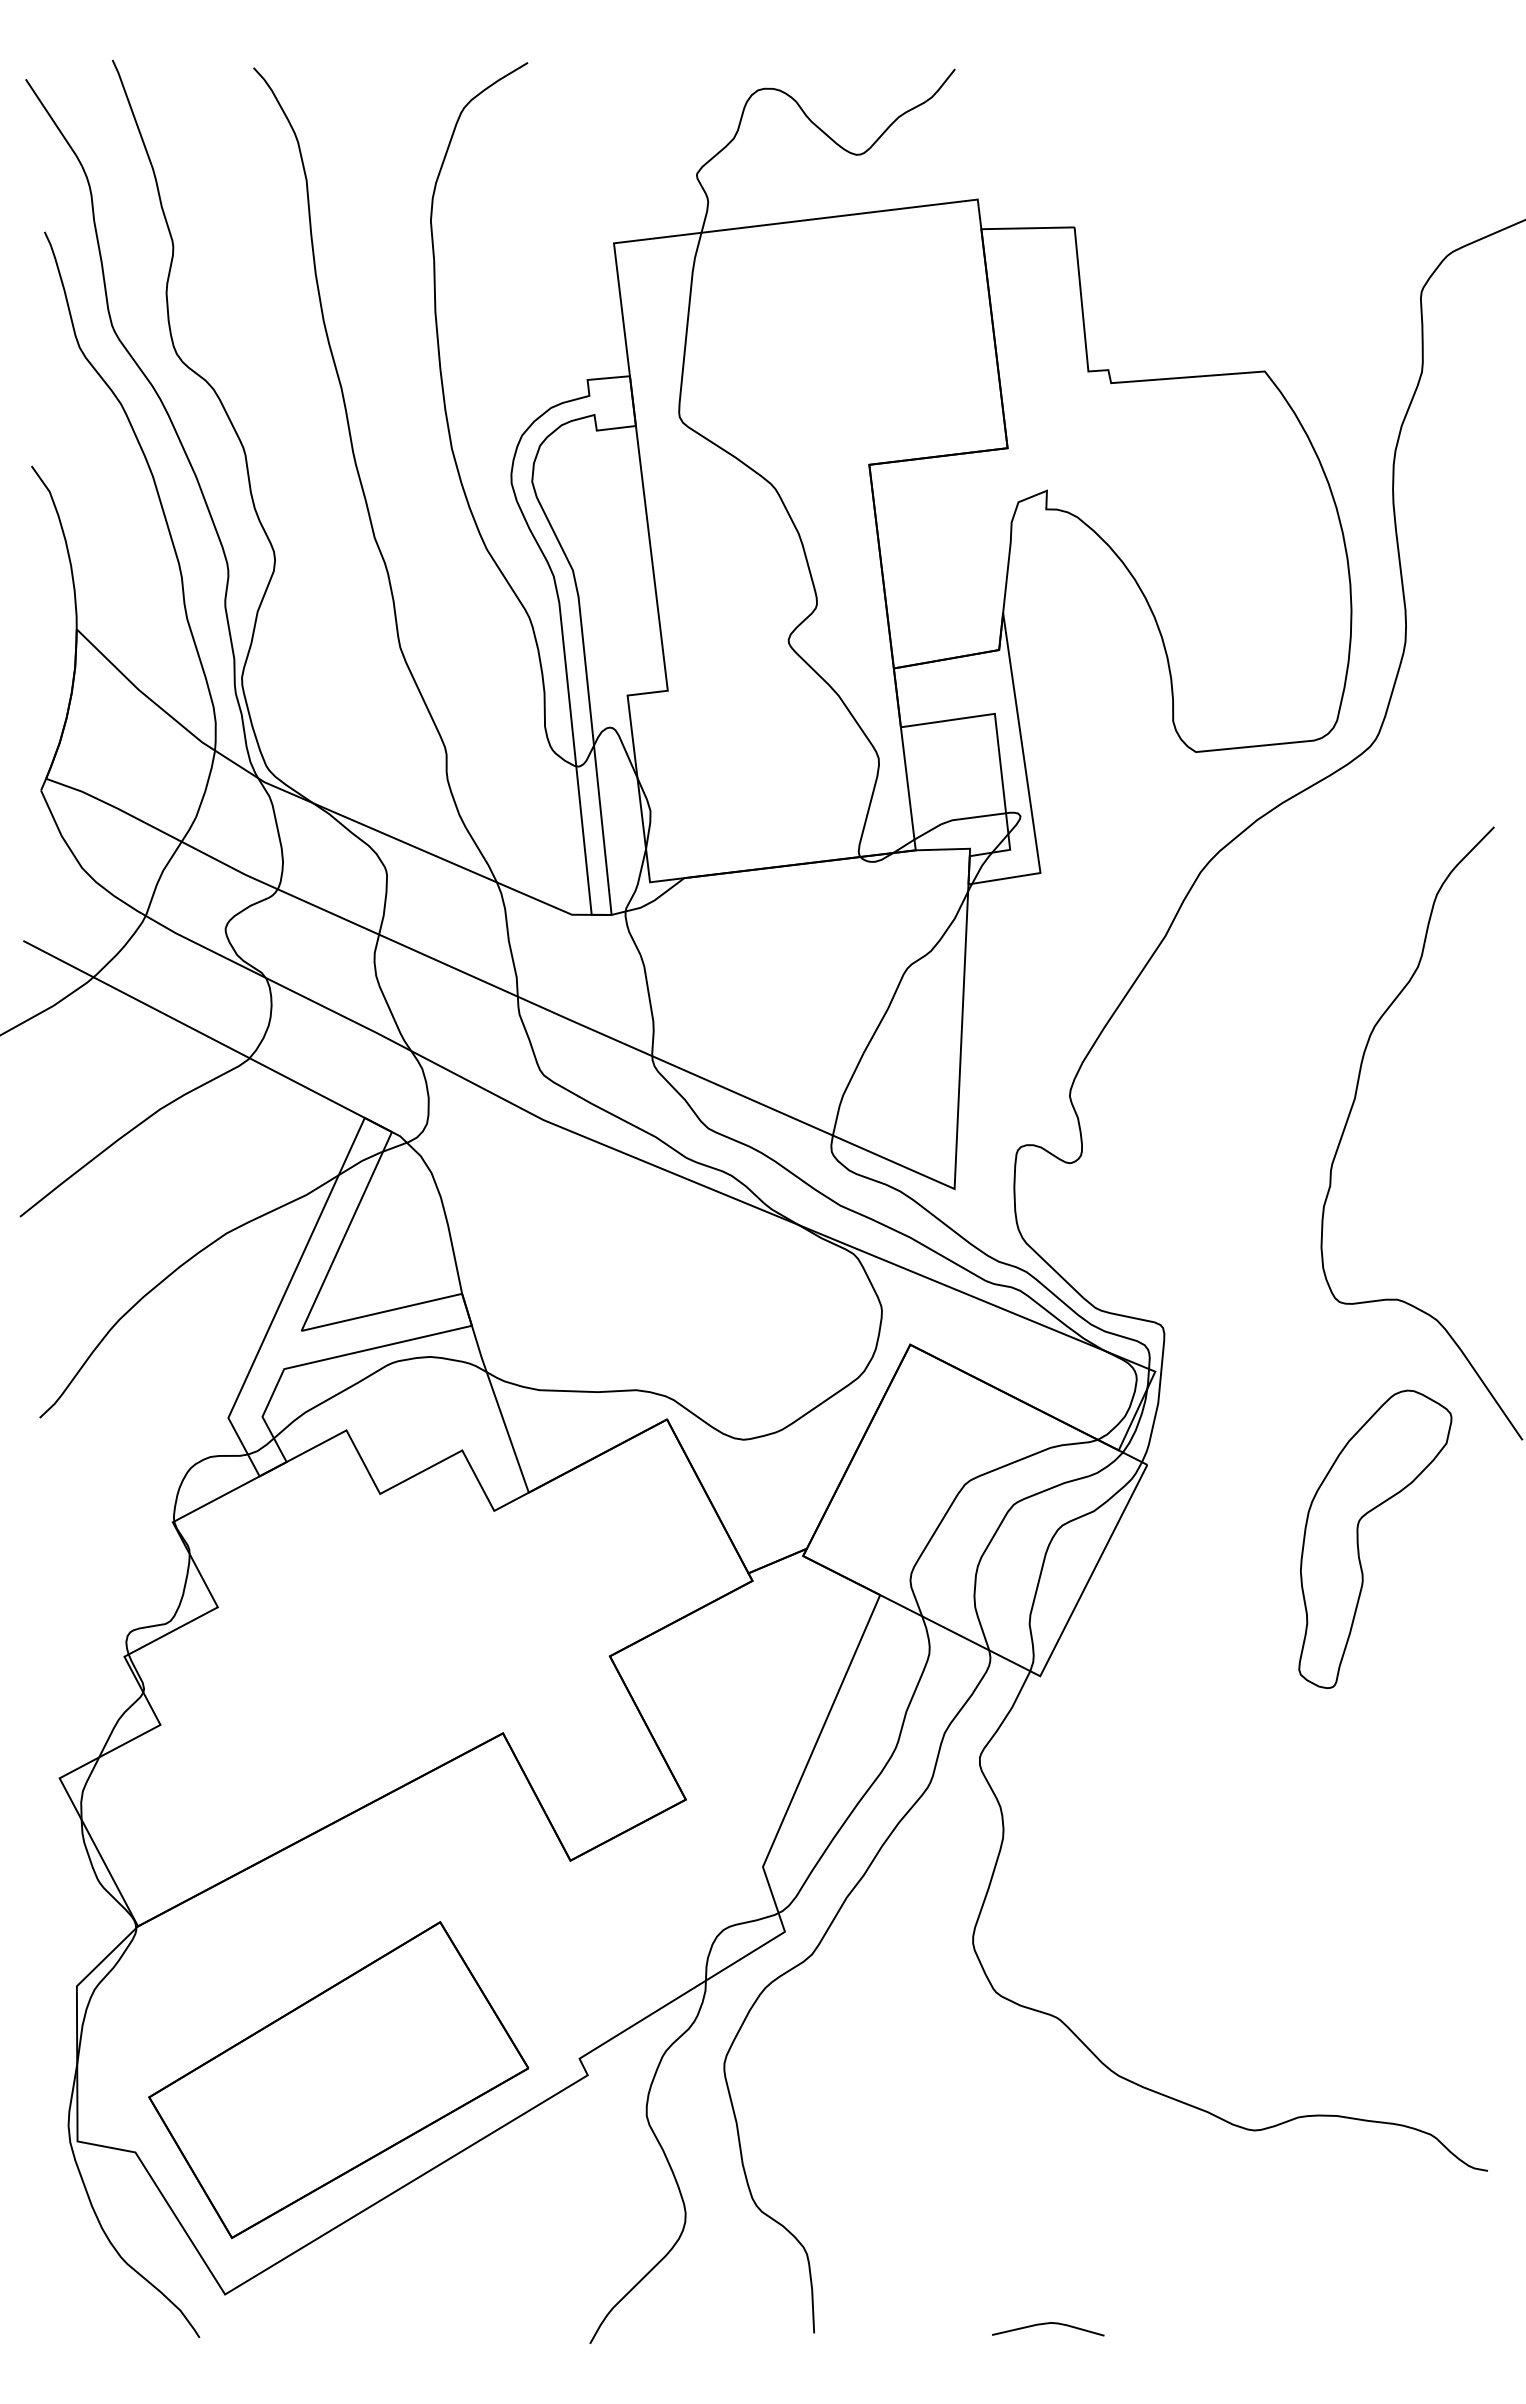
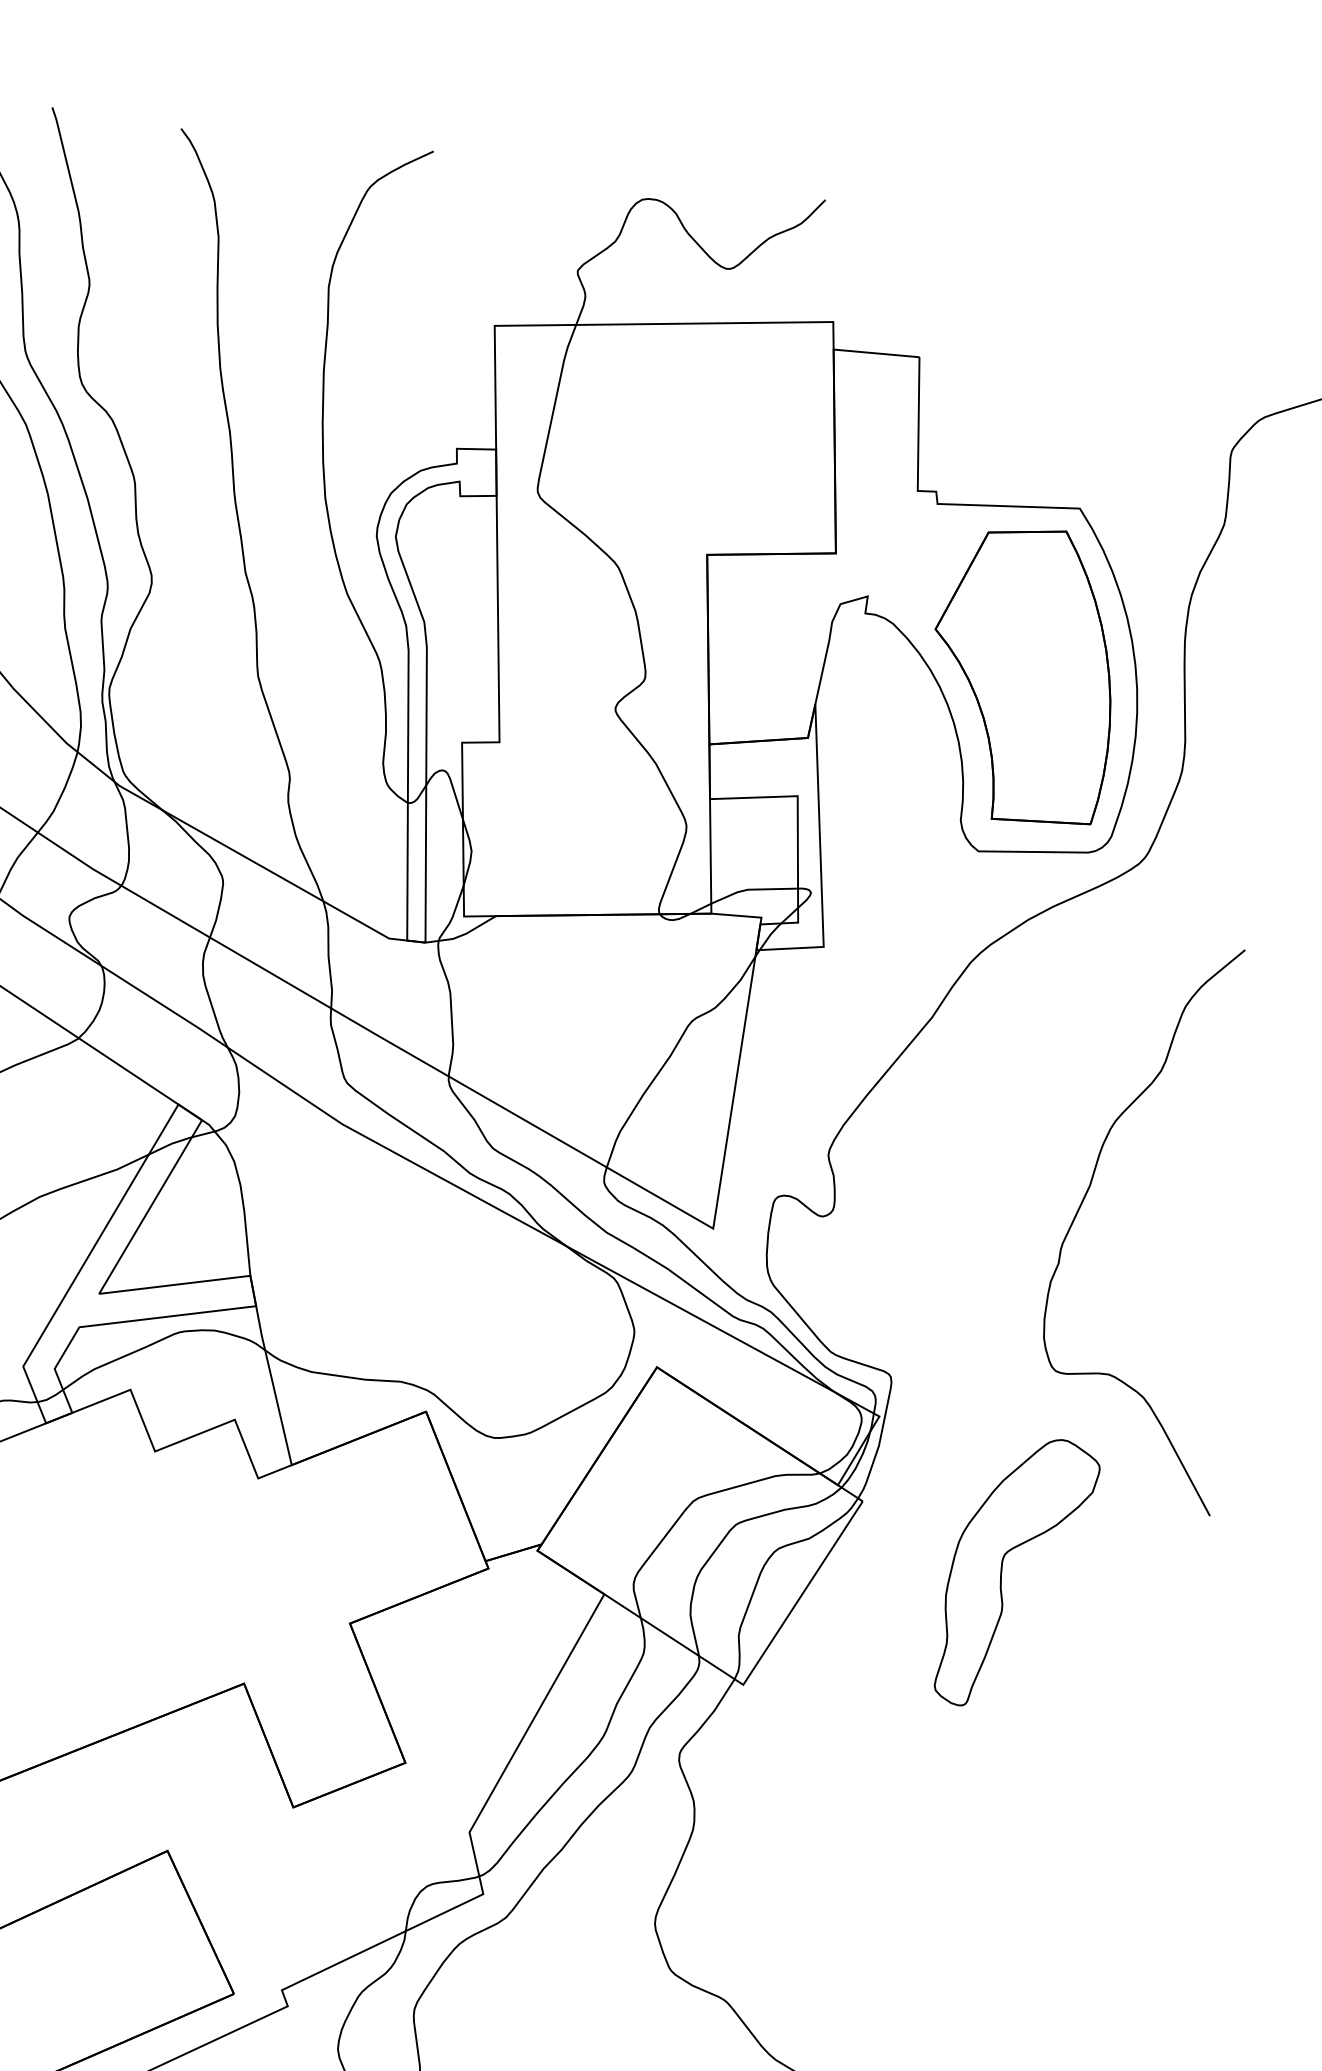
part: (1222, 556) -> (1022, 674), added
part: (1358, 1539) -> (1002, 1571), moved

